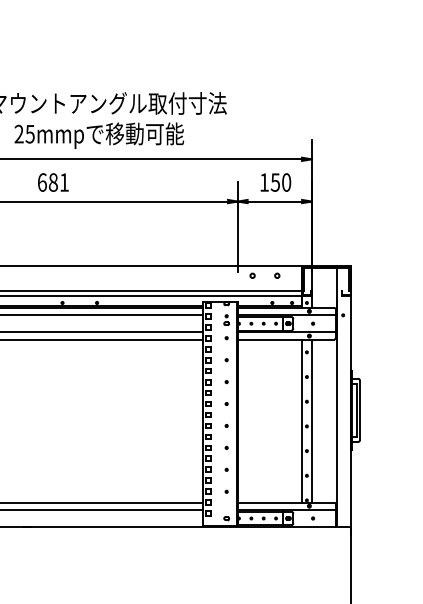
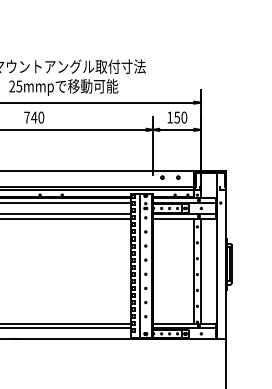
text: (53, 182) -> (34, 117), 681 -> 740
line: (216, 413) -> (139, 266), added

